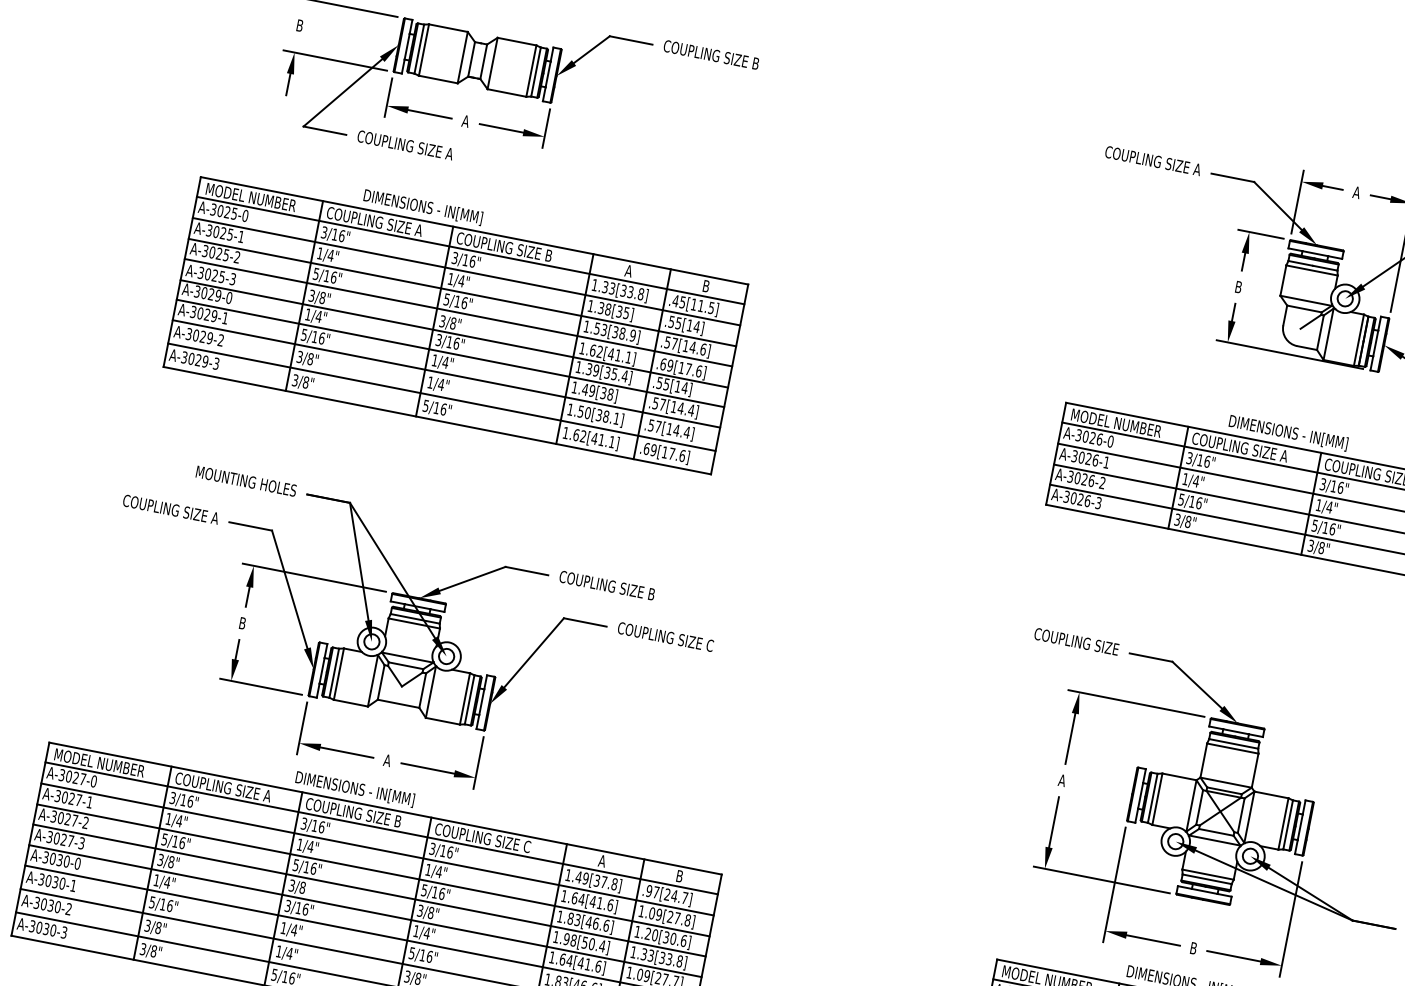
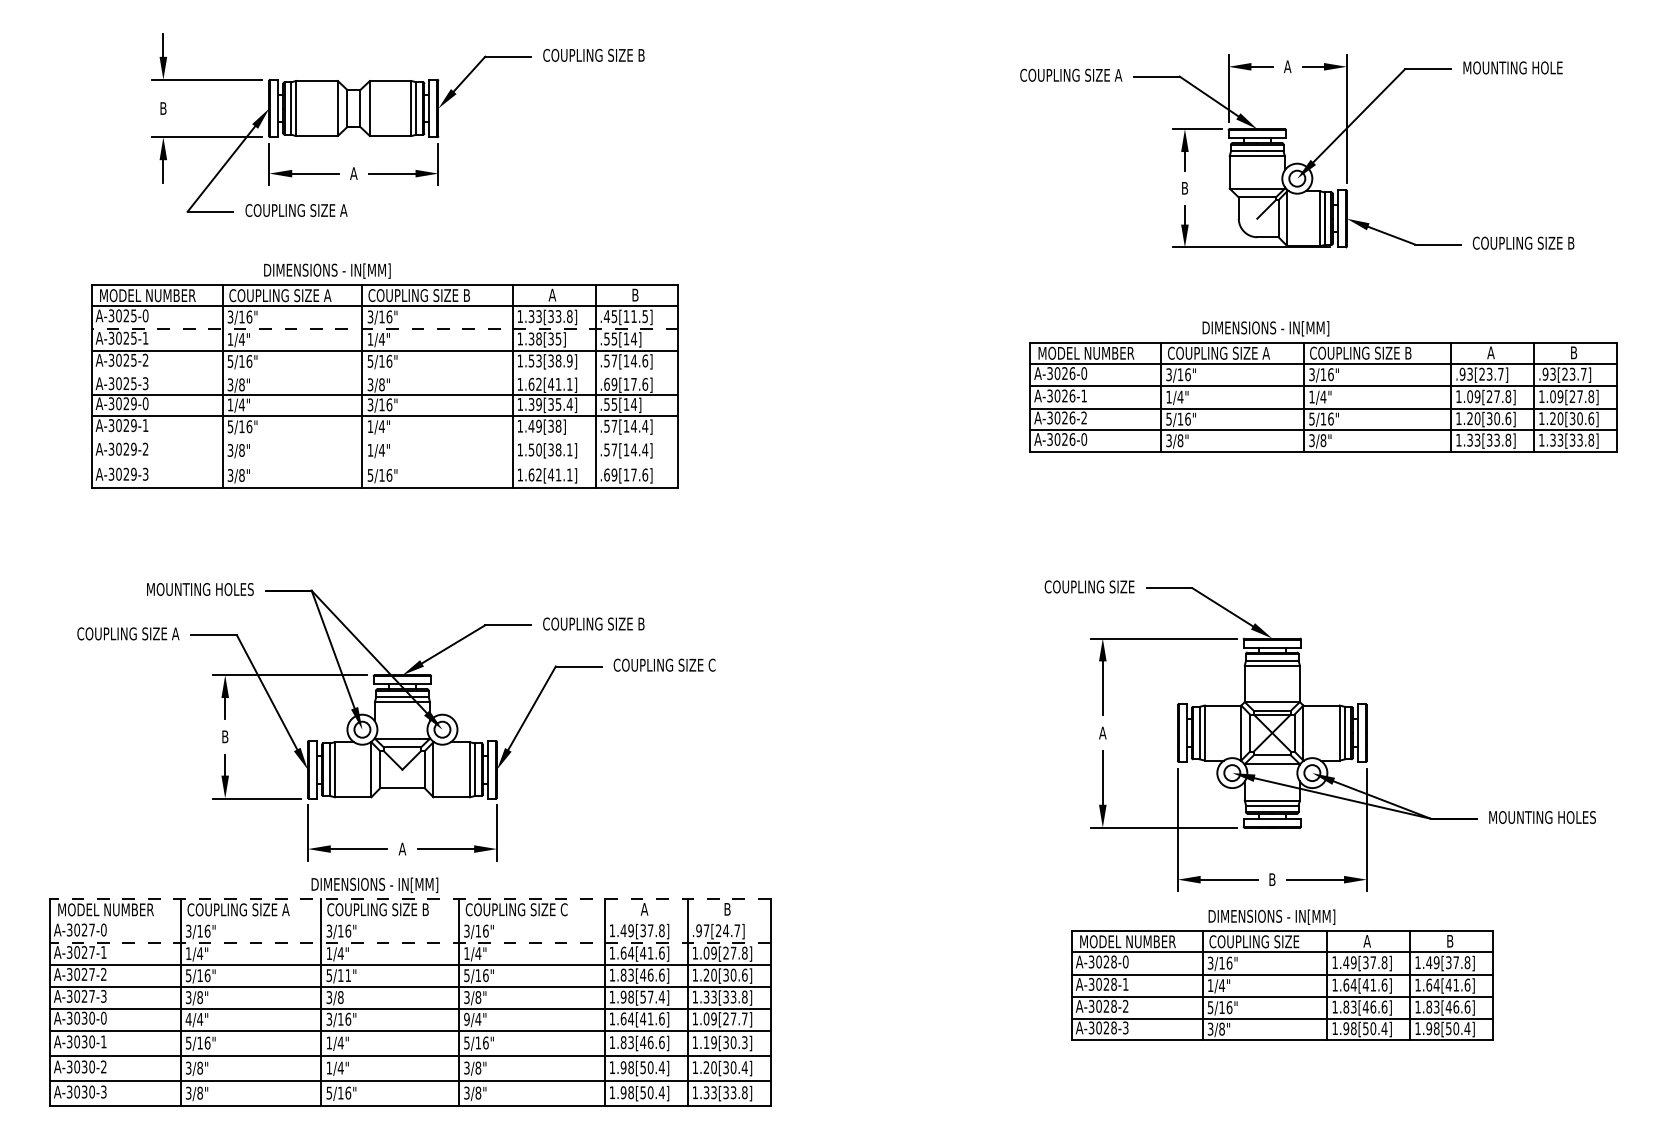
line: (465, 271) -> (384, 328), solid -> dashed
line: (457, 312) -> (384, 372), removed
line: (445, 374) -> (384, 438), removed
line: (441, 397) -> (384, 463), removed
text: (1098, 503) -> (1084, 439), A-3026-3 -> A-3026-0
line: (384, 808) -> (409, 899), solid -> dashed
line: (381, 828) -> (410, 920), removed
line: (376, 849) -> (409, 942), solid -> dashed
text: (313, 868) -> (348, 975), 5/16" -> 5/11"
text: (156, 880) -> (188, 1019), 1/4" -> 4/4"
text: (416, 930) -> (466, 1018), 1/4" -> 9/4"
text: (591, 943) -> (650, 996), 1.98[50.4] -> 1.98[57.4]

